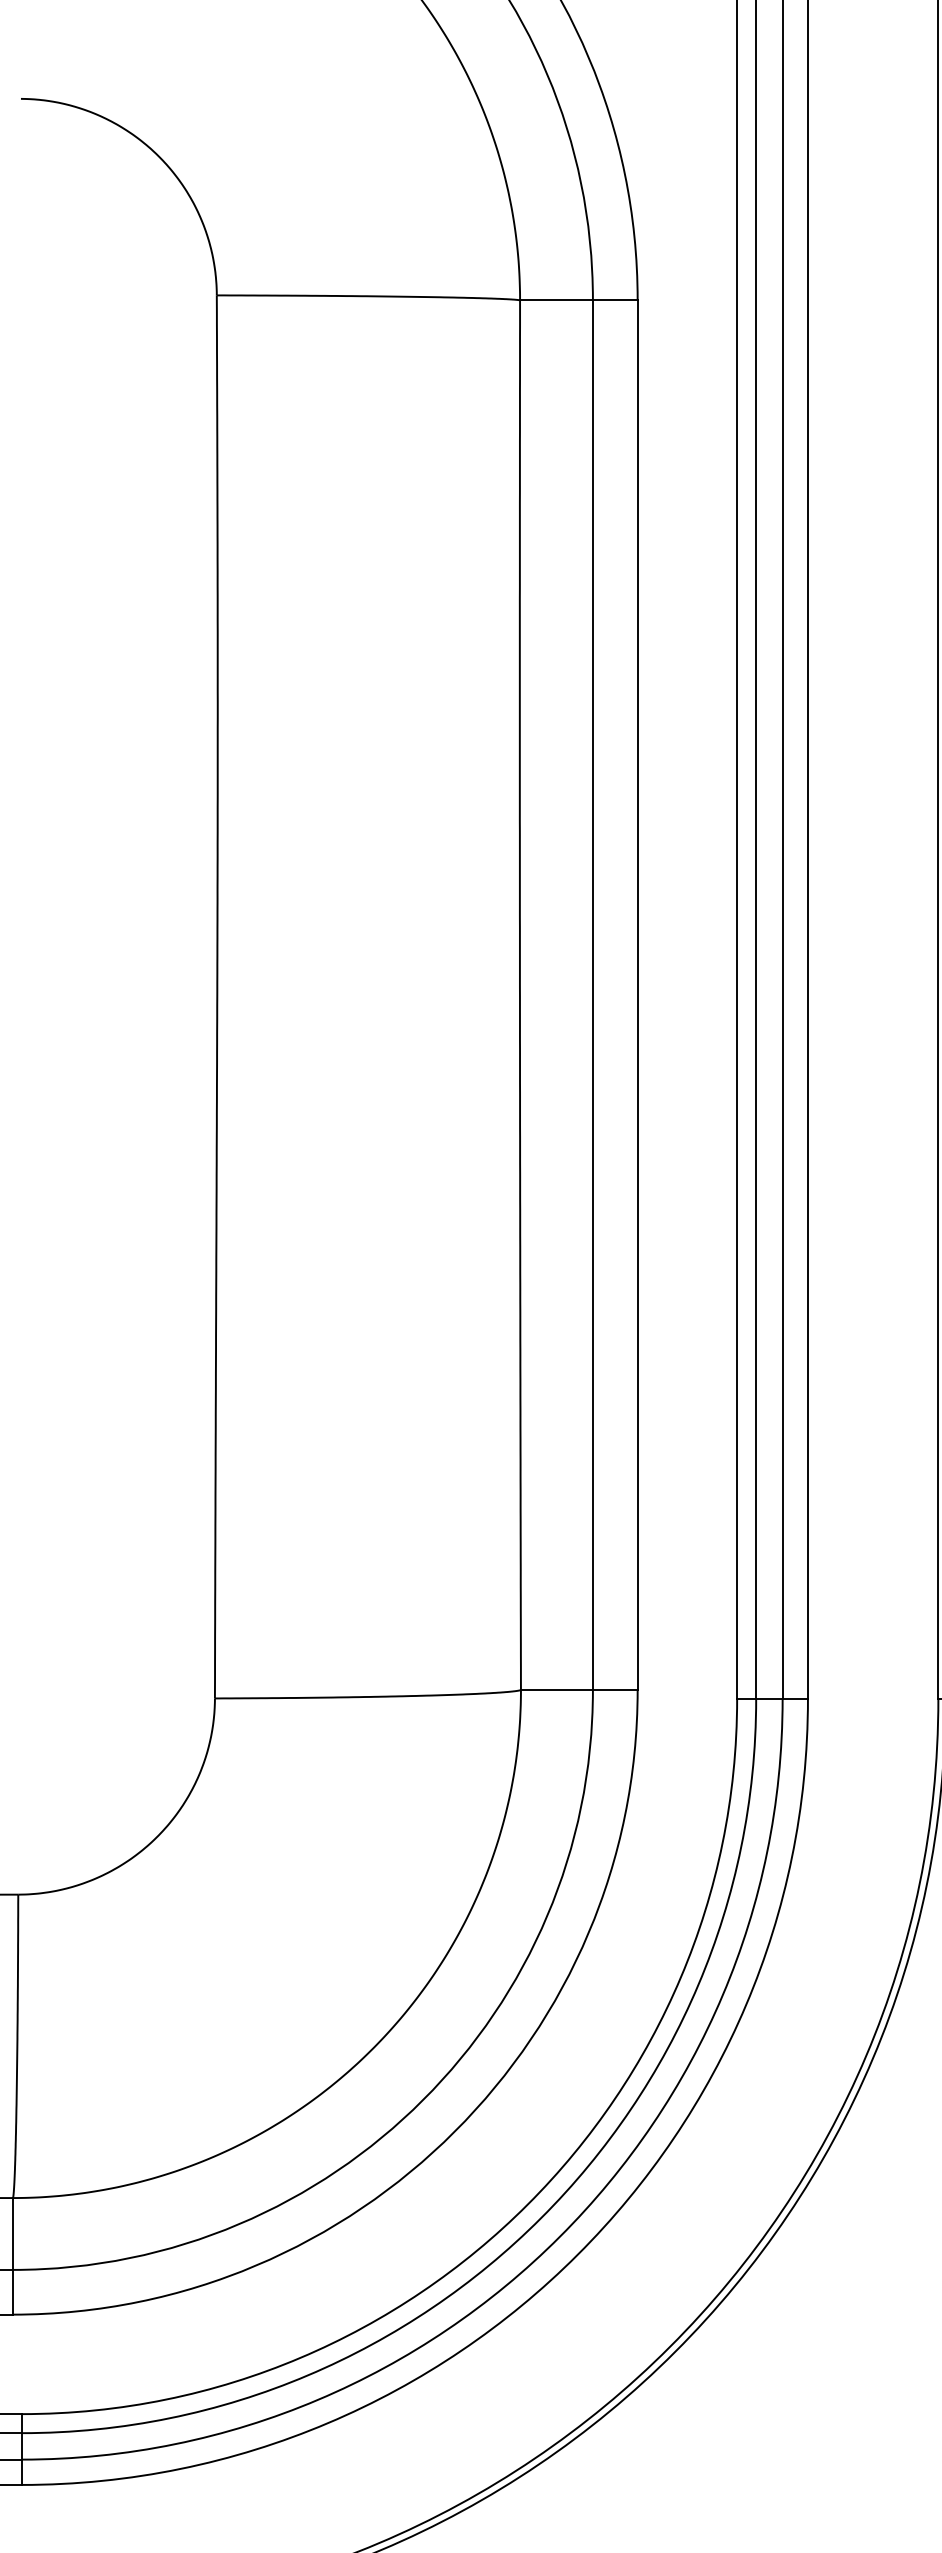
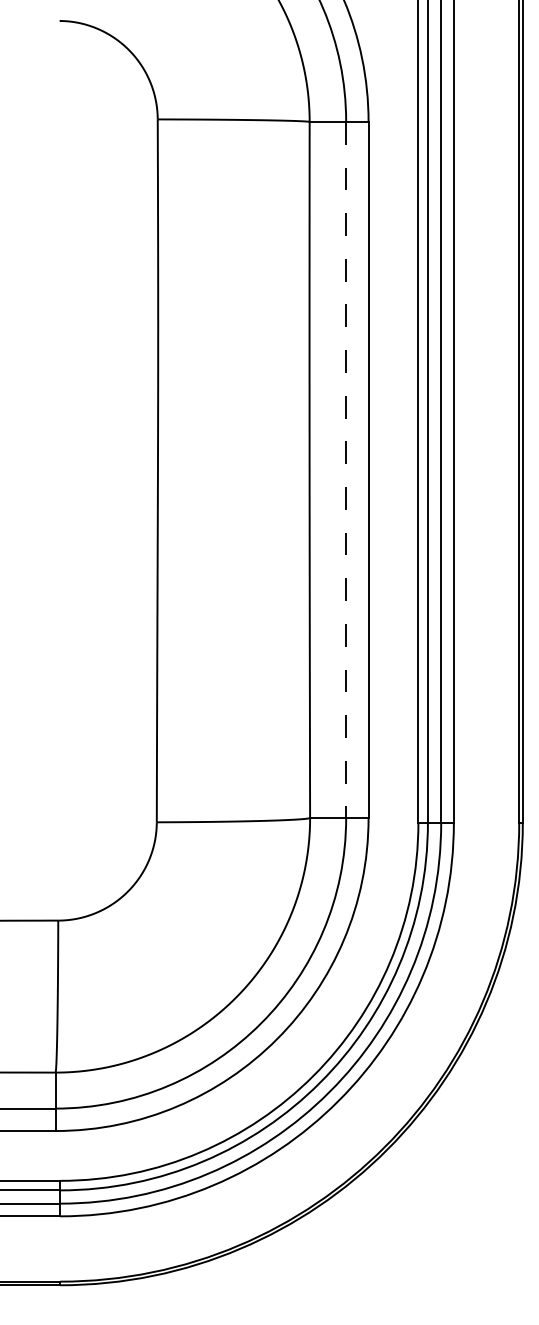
line: (593, 996) -> (346, 470), solid -> dashed

